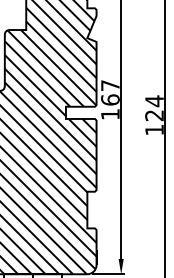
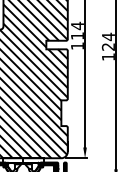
text: (110, 92) -> (77, 30), 167 -> 114

